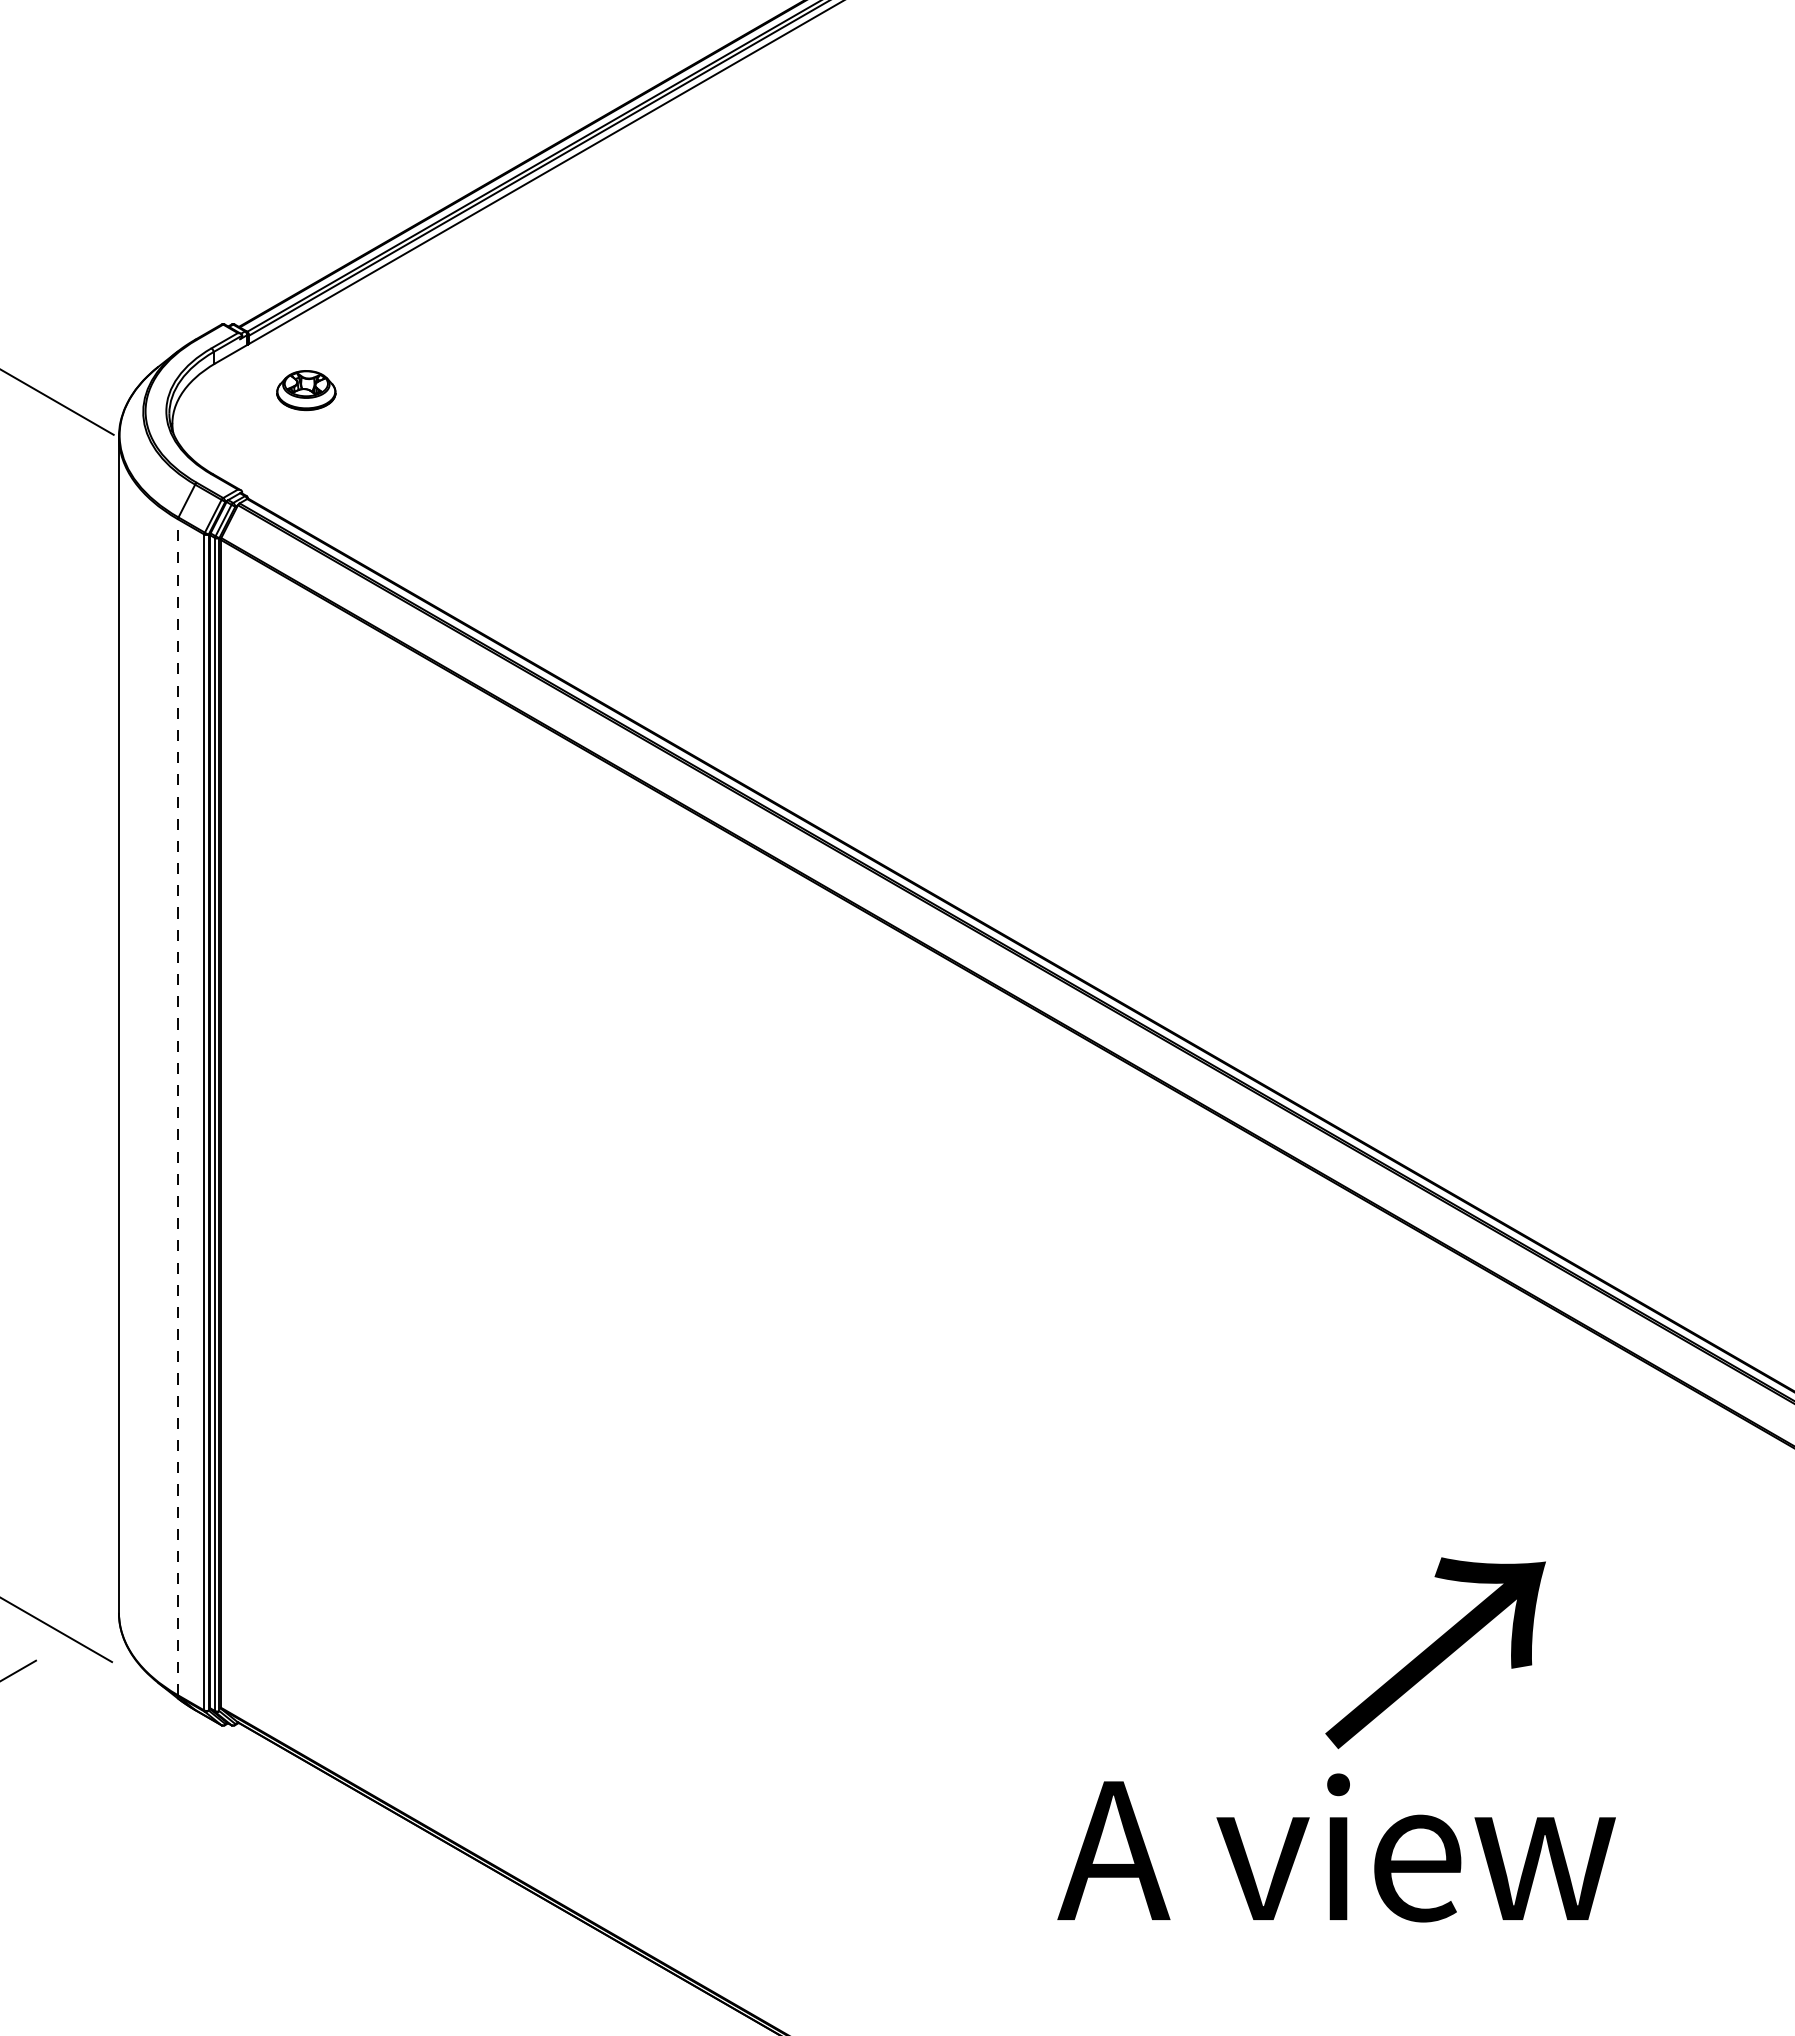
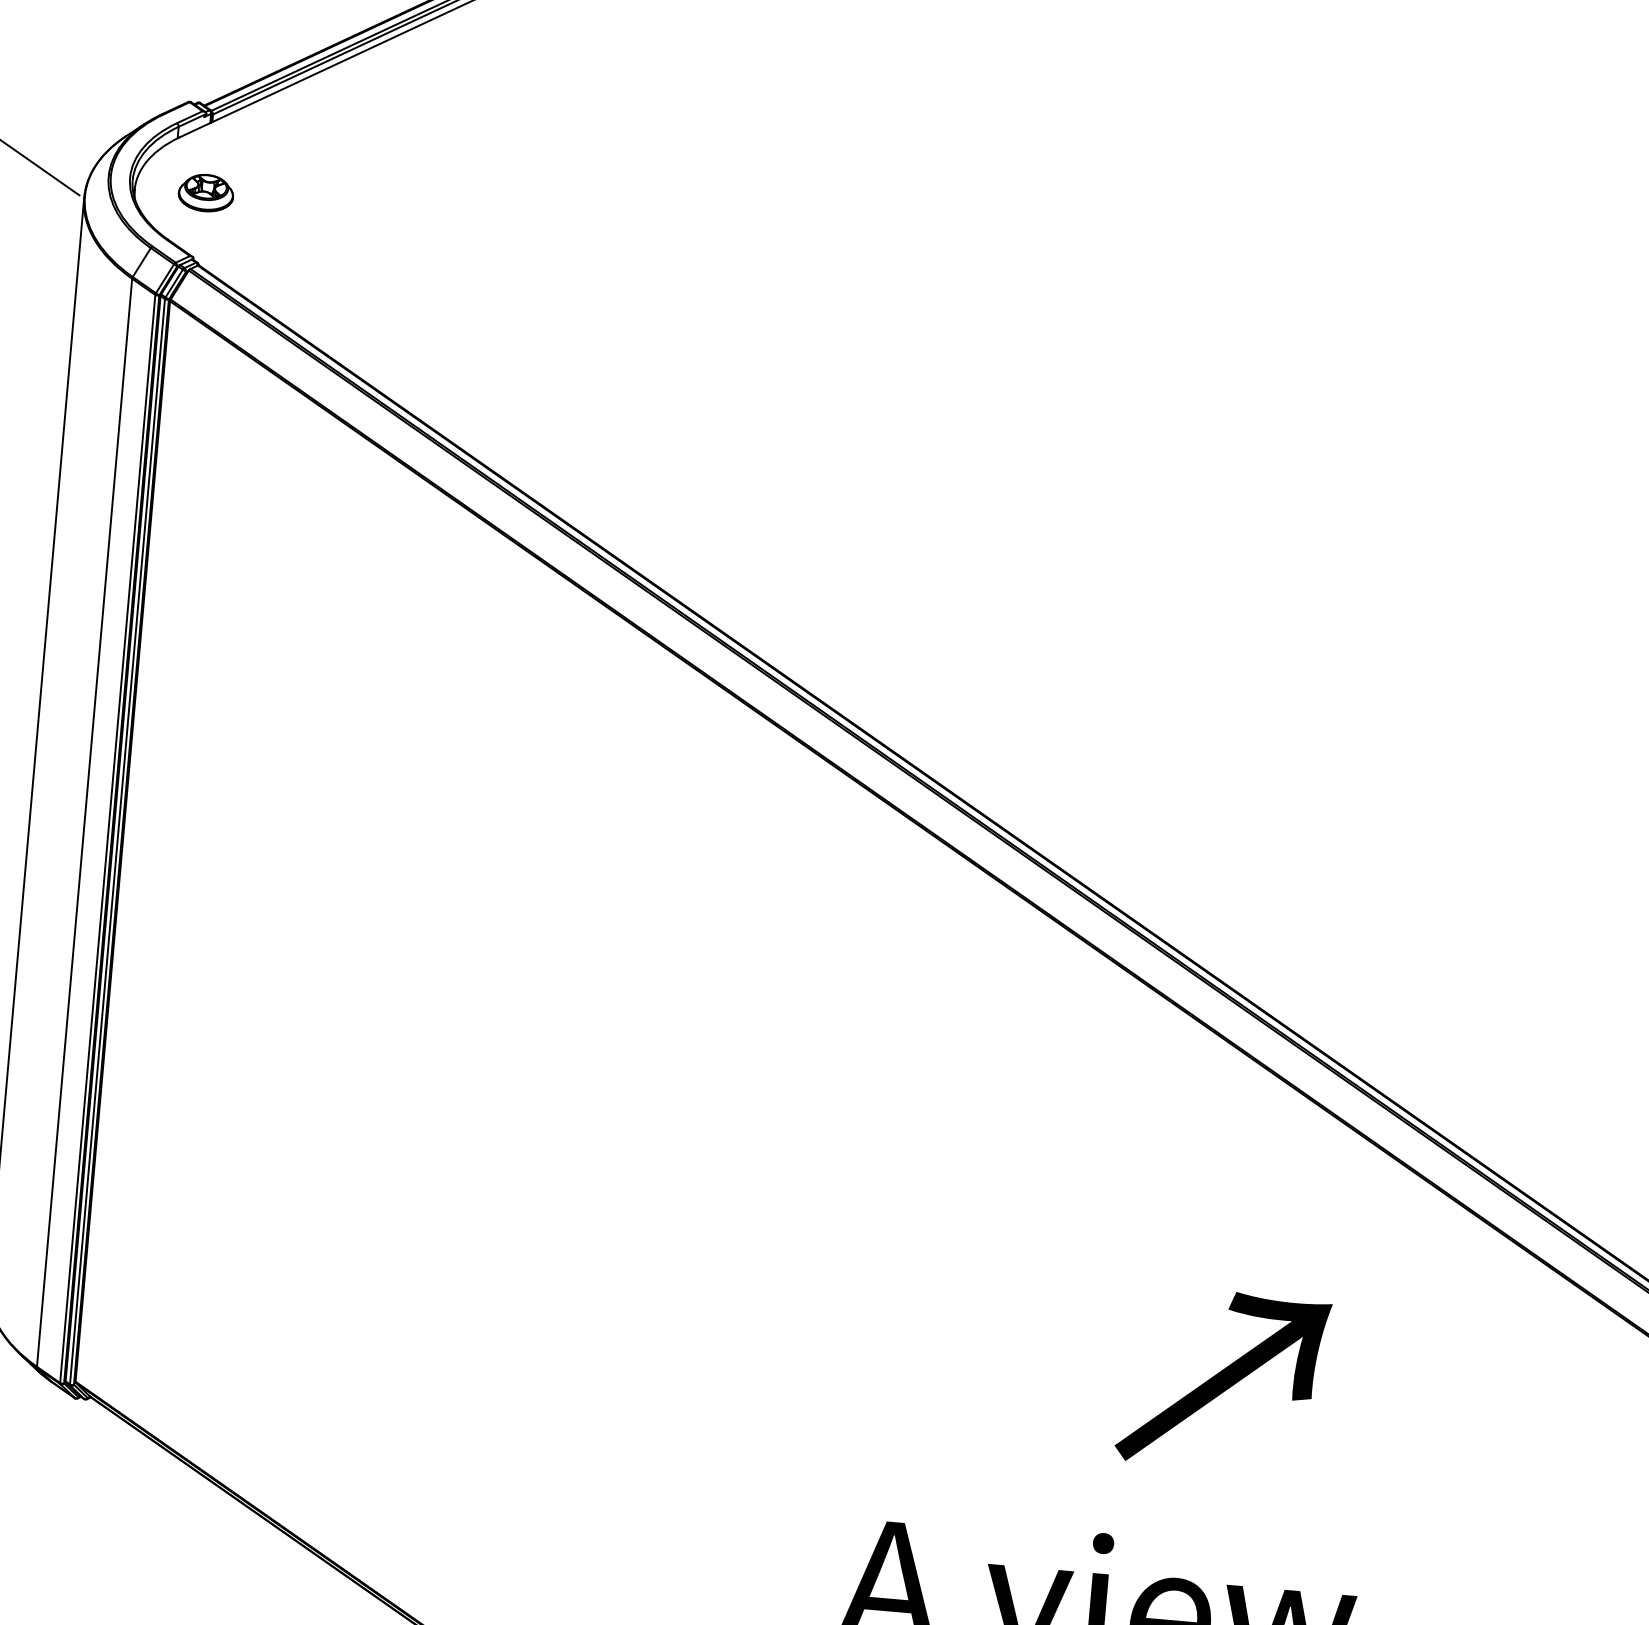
part: (306, 390) -> (206, 193), moved
line: (178, 1107) -> (84, 822), dashed -> solid
text: (1435, 1653) -> (1223, 1380), moved

